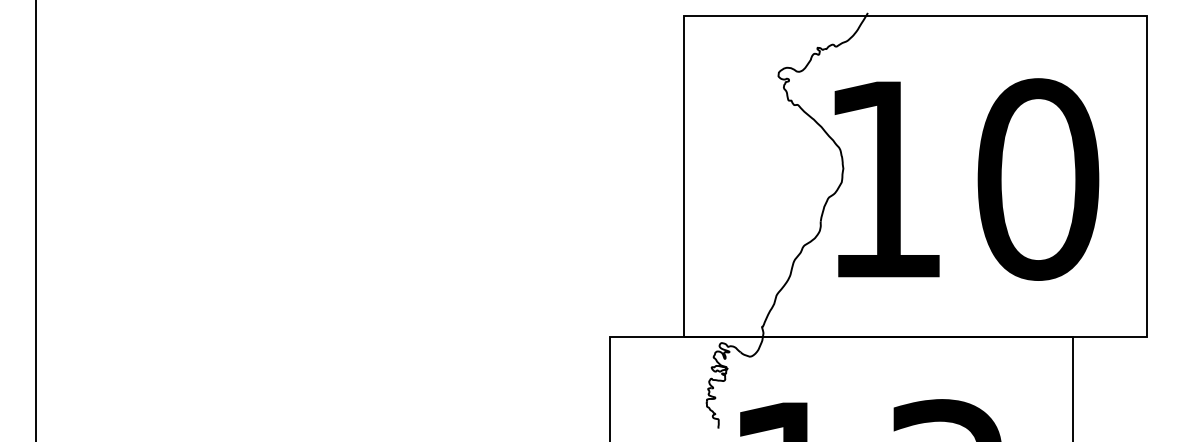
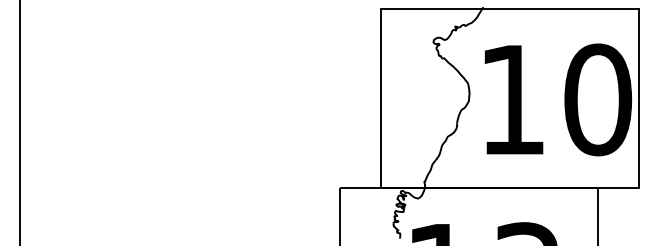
text: (967, 178) -> (558, 99), moved

